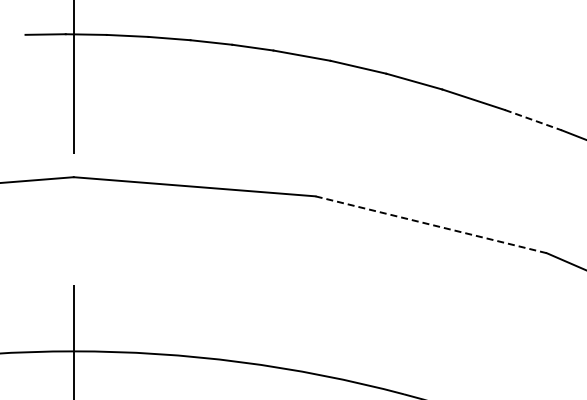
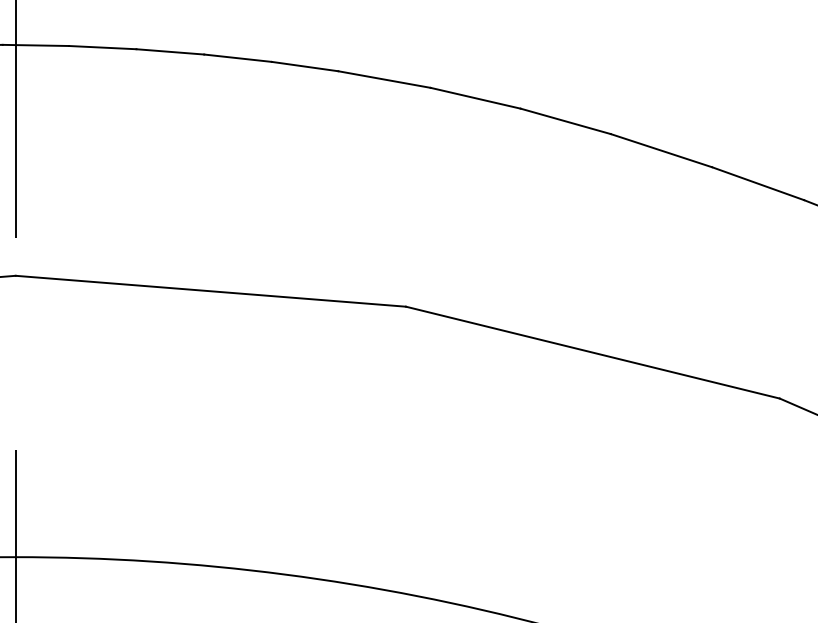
line: (533, 120) -> (758, 184), dashed -> solid
line: (430, 224) -> (591, 352), dashed -> solid

